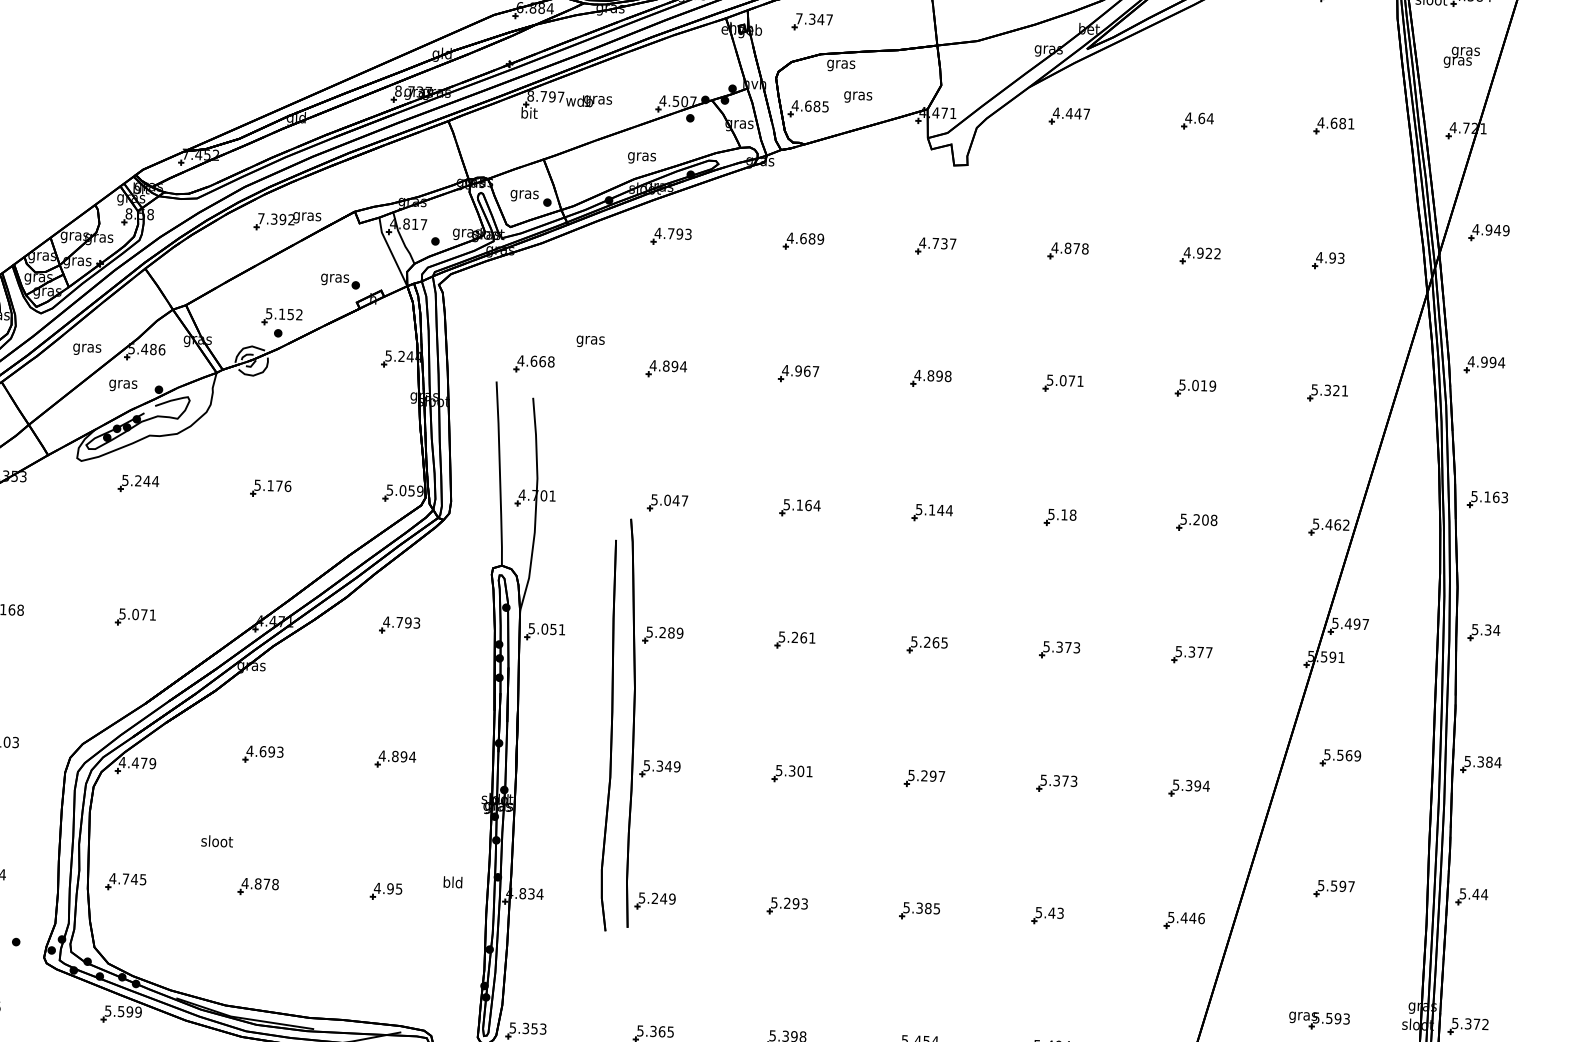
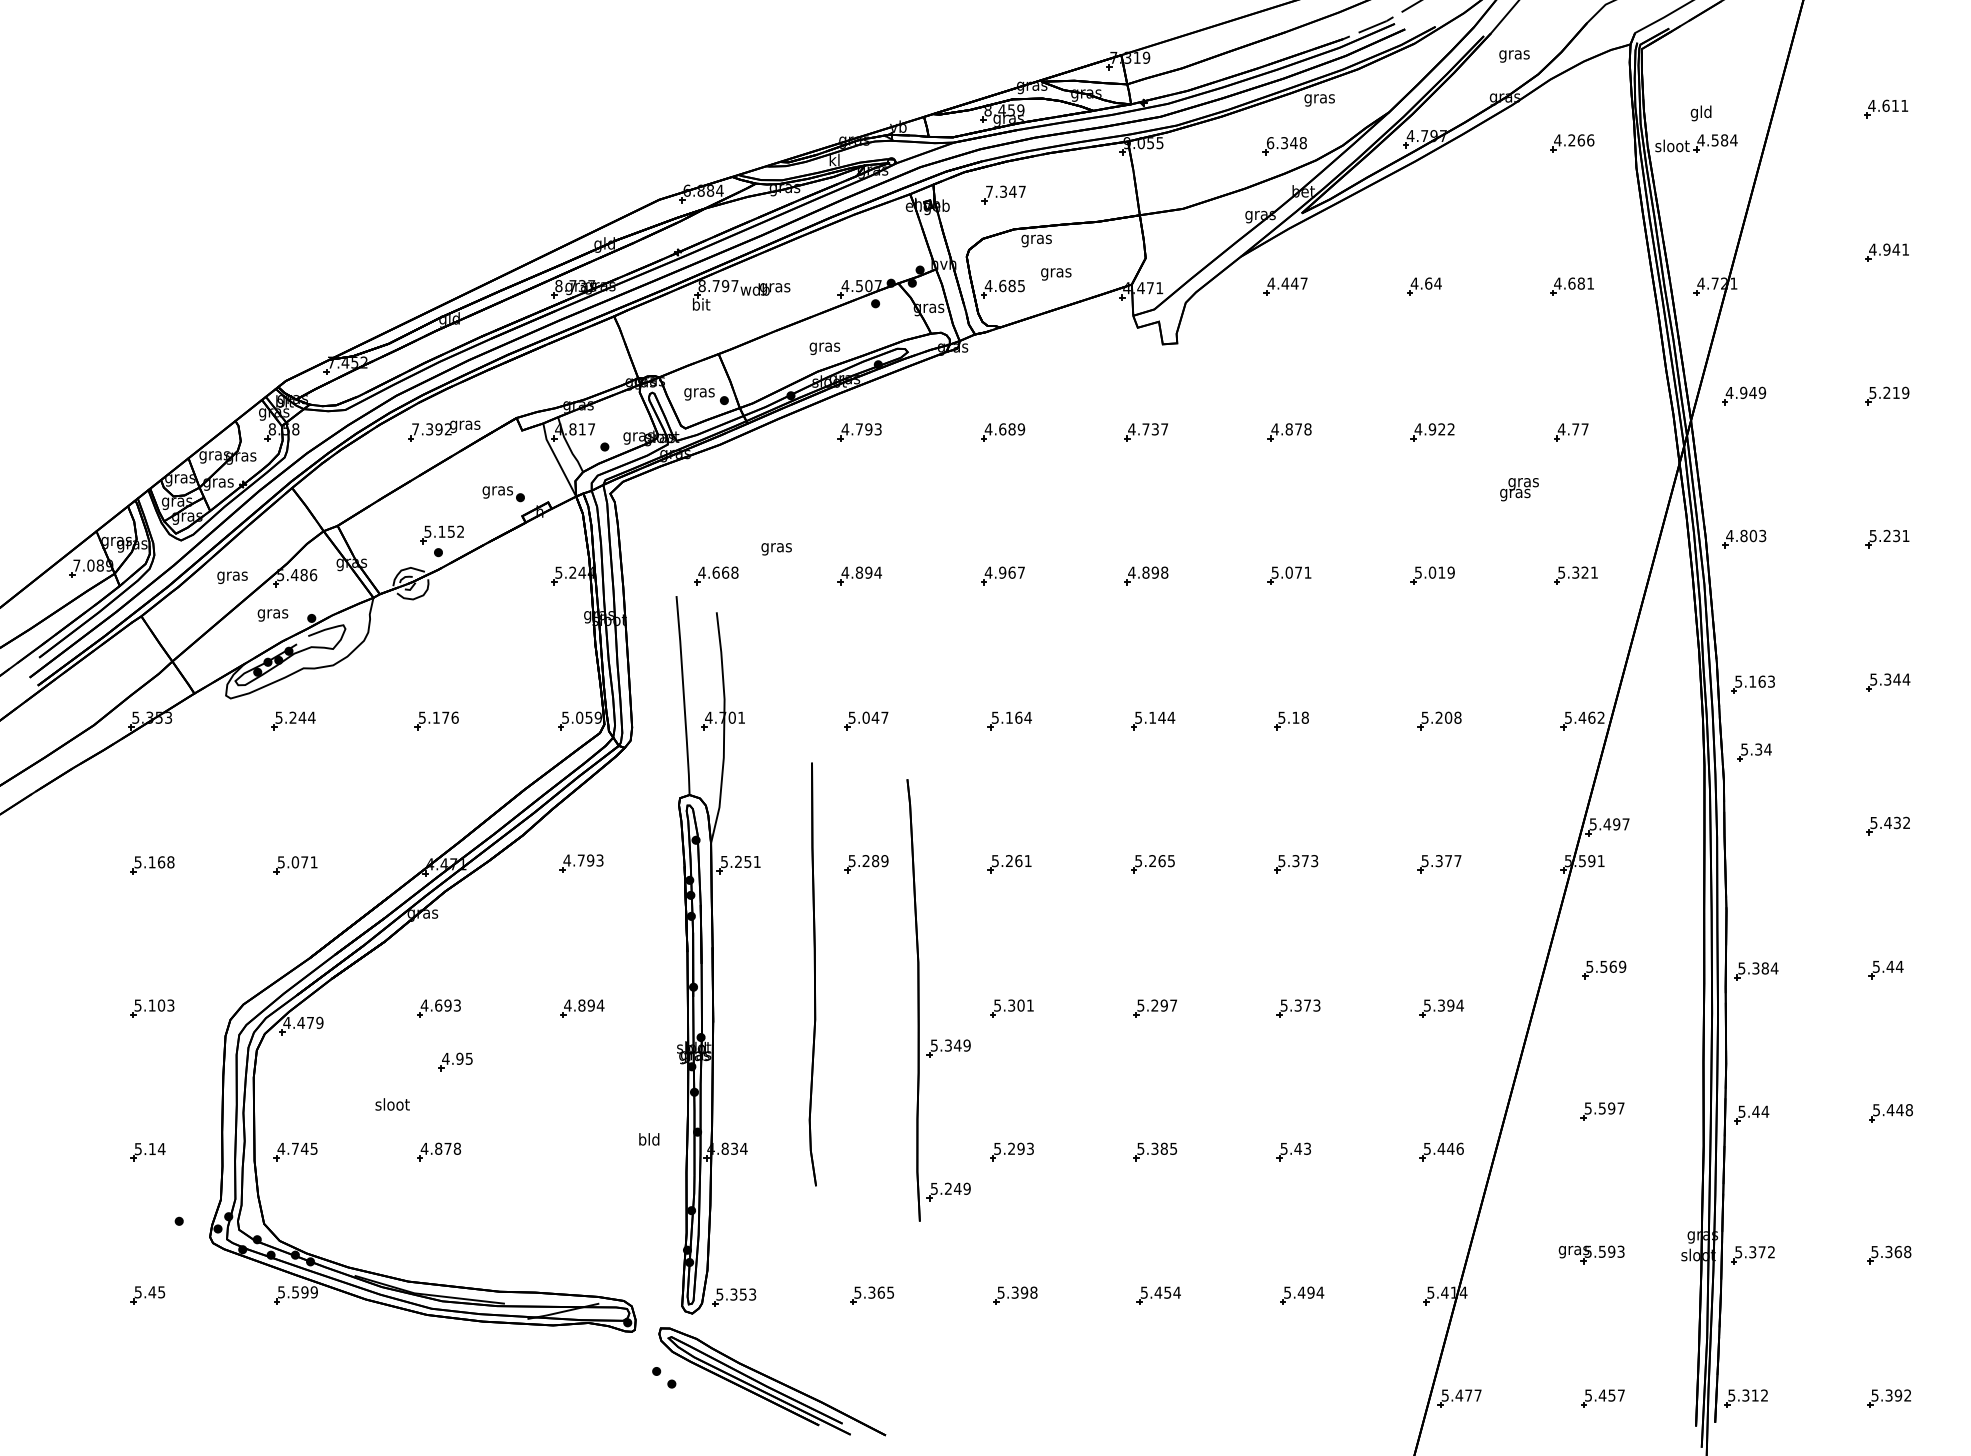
text: (1461, 57) -> (1519, 489), moved
text: (1337, 258) -> (1580, 429), 4.93 -> 4.77
text: (1493, 362) -> (1753, 535), 4.994 -> 4.803
text: (544, 628) -> (738, 861), 5.051 -> 5.251
part: (1484, 632) -> (1754, 752), moved
part: (634, 723) -> (919, 1000), moved
part: (386, 891) -> (455, 1061), moved

